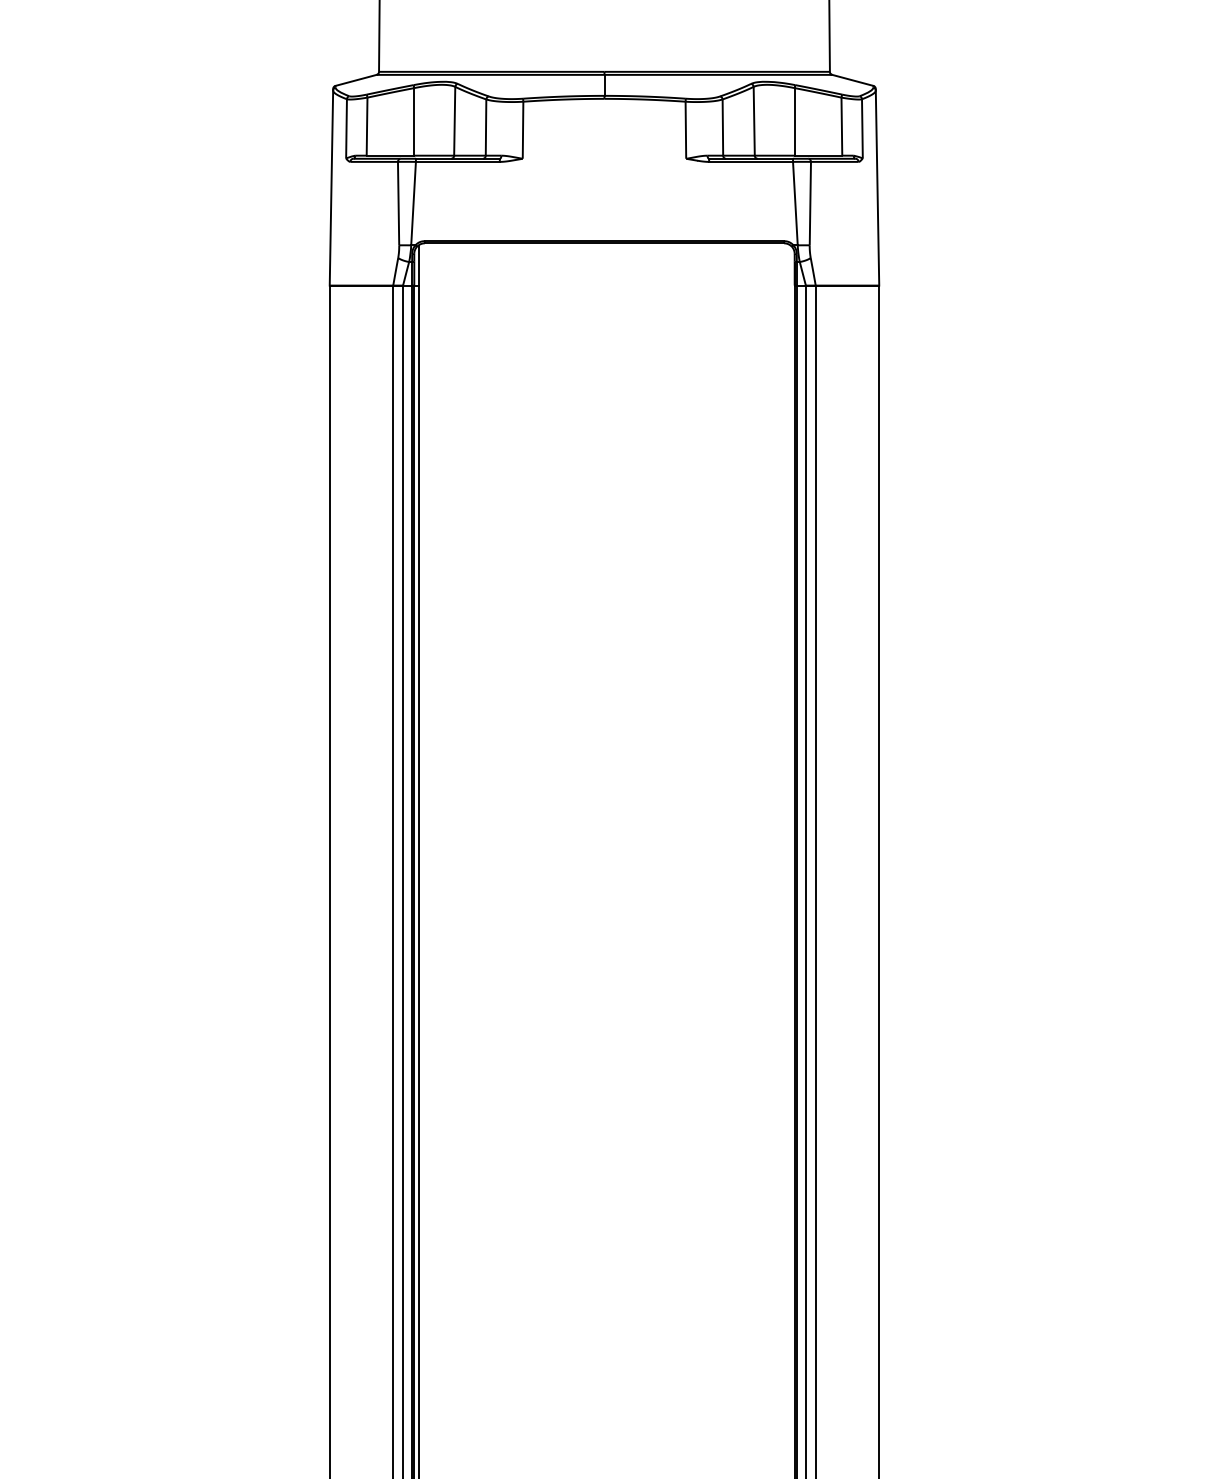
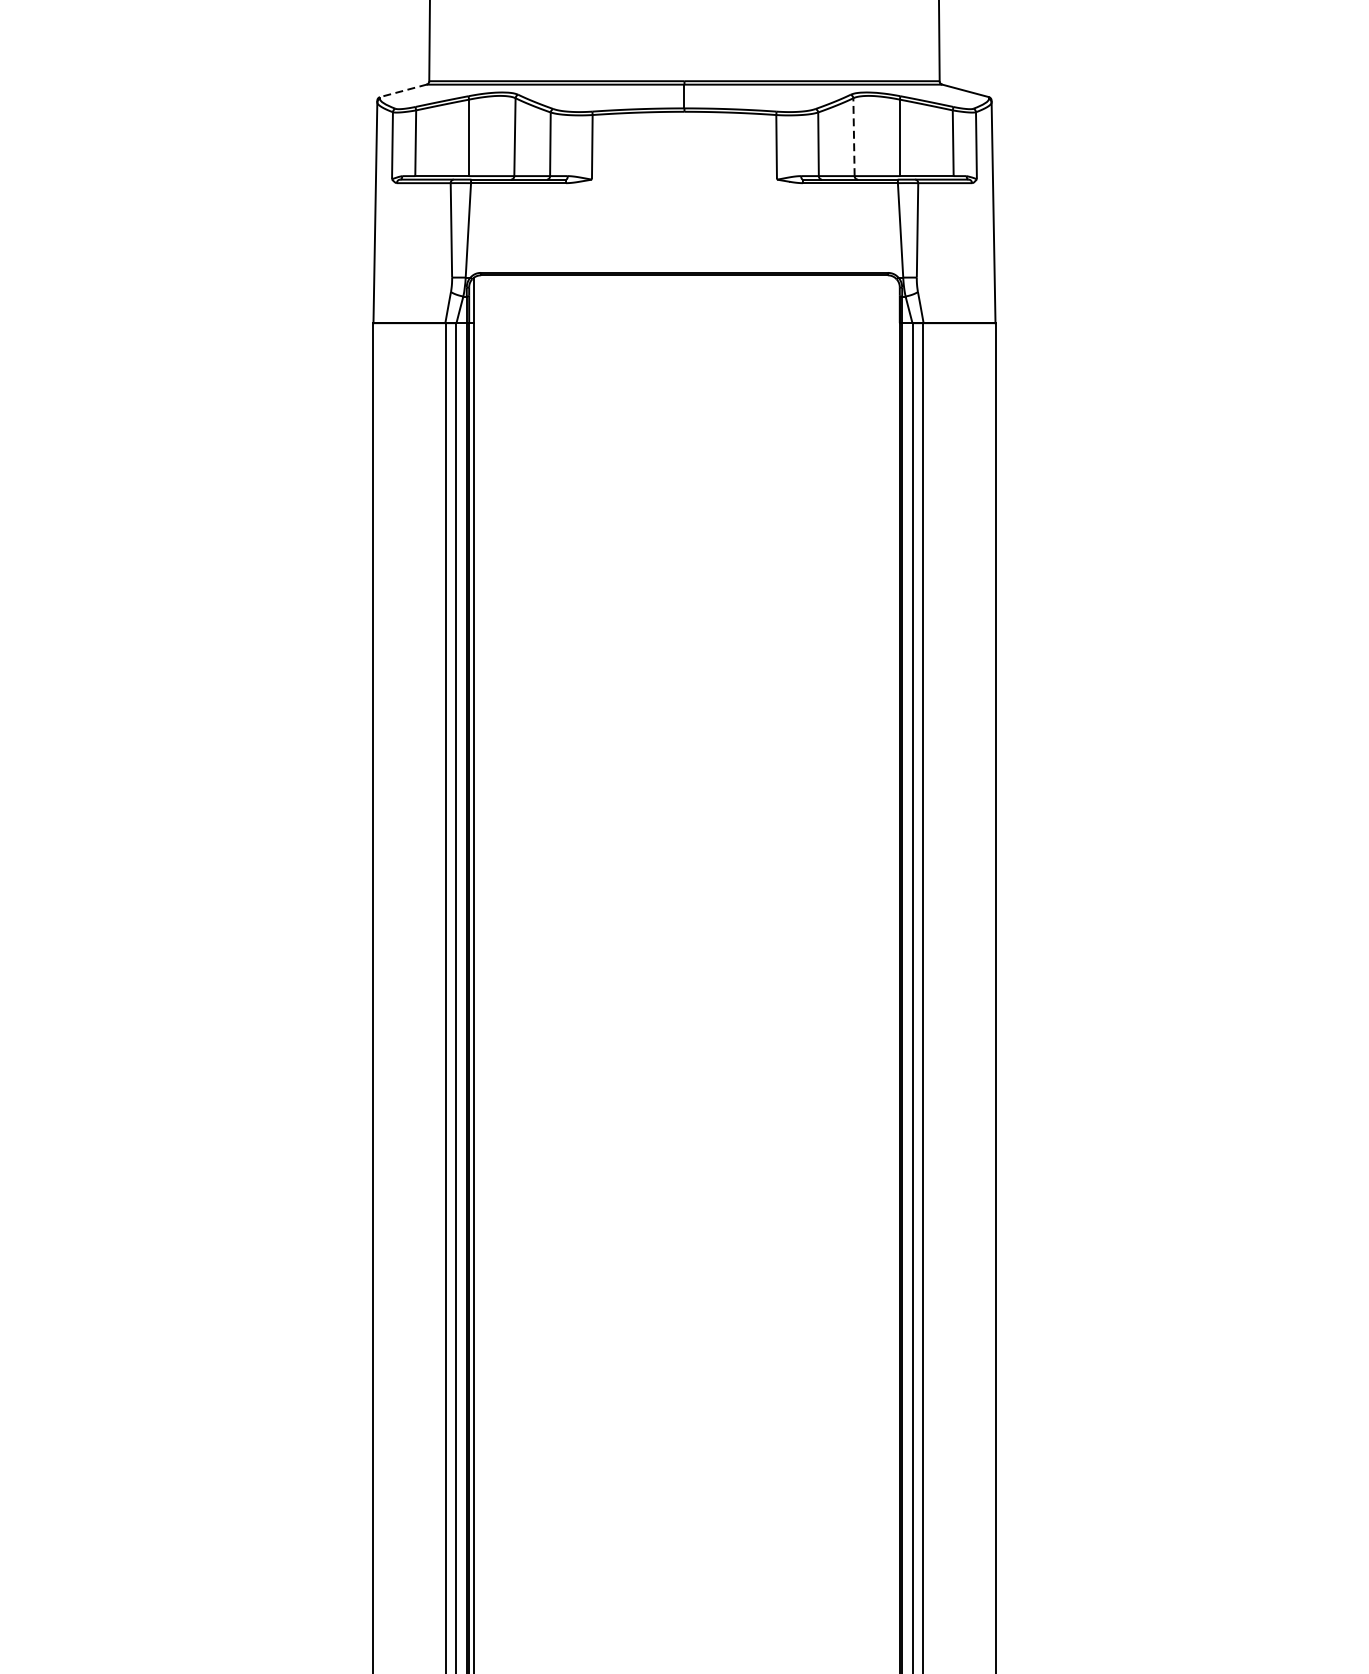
line: (356, 80) -> (403, 91), solid -> dashed
line: (754, 120) -> (854, 136), solid -> dashed

